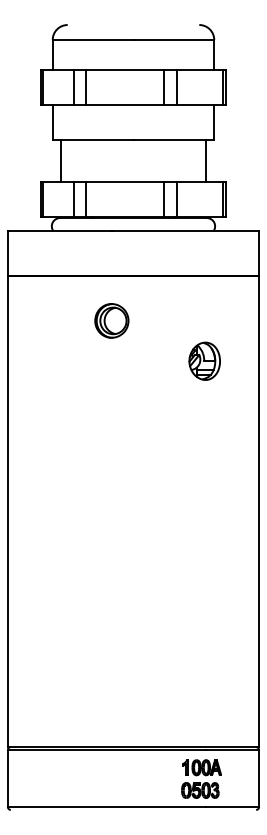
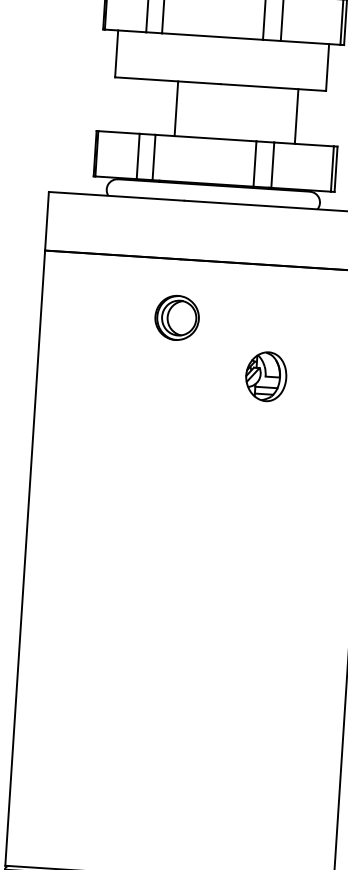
line: (60, 161) -> (175, 108), moved
line: (206, 161) -> (297, 116), moved
part: (204, 360) -> (266, 375), moved

